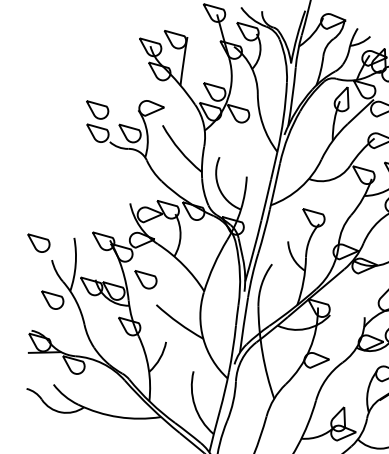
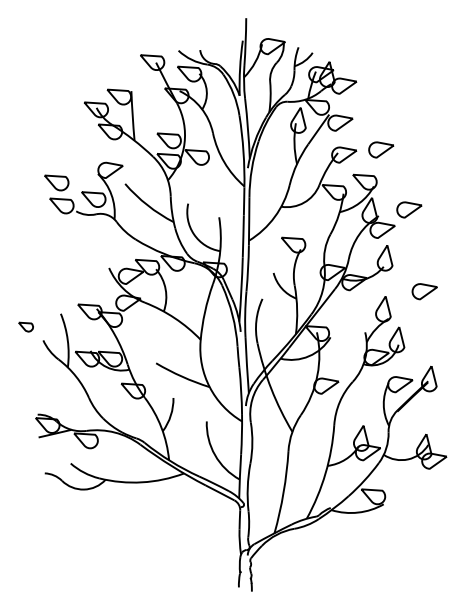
part: (37, 243) -> (25, 326), size x0.6
part: (144, 280) -> (139, 341), removed
part: (51, 300) -> (51, 380), removed

